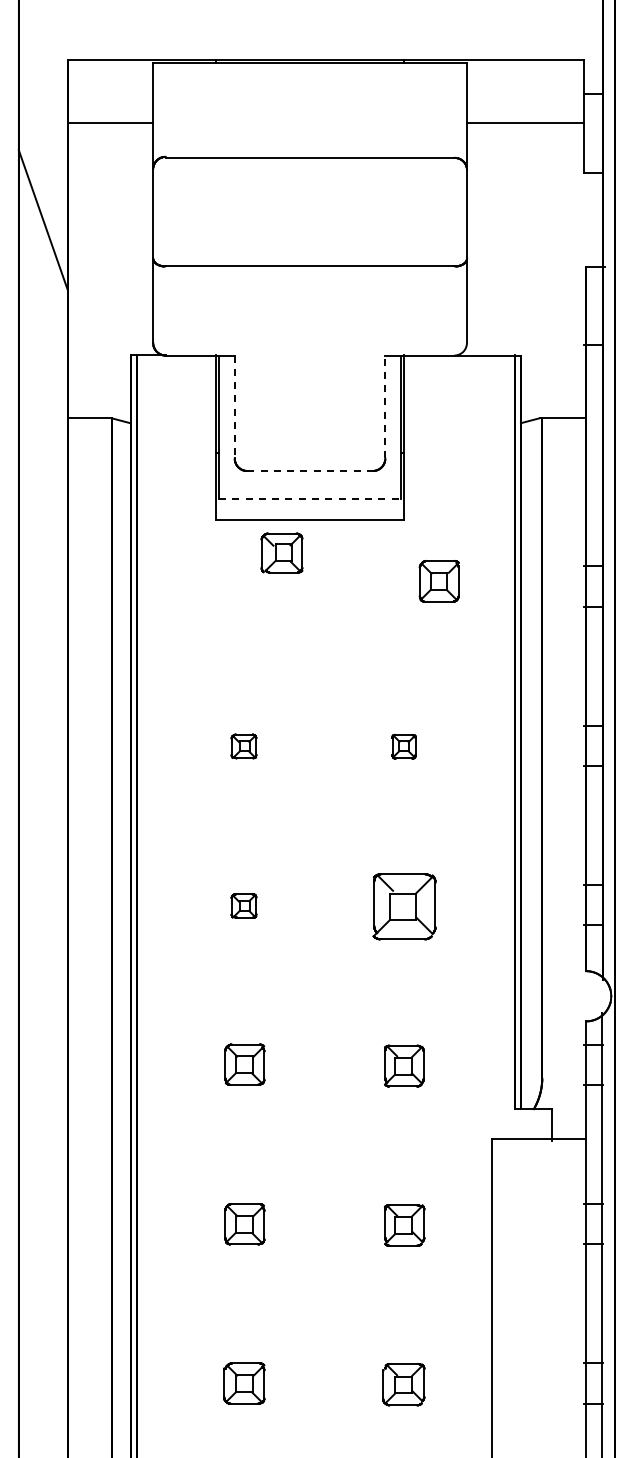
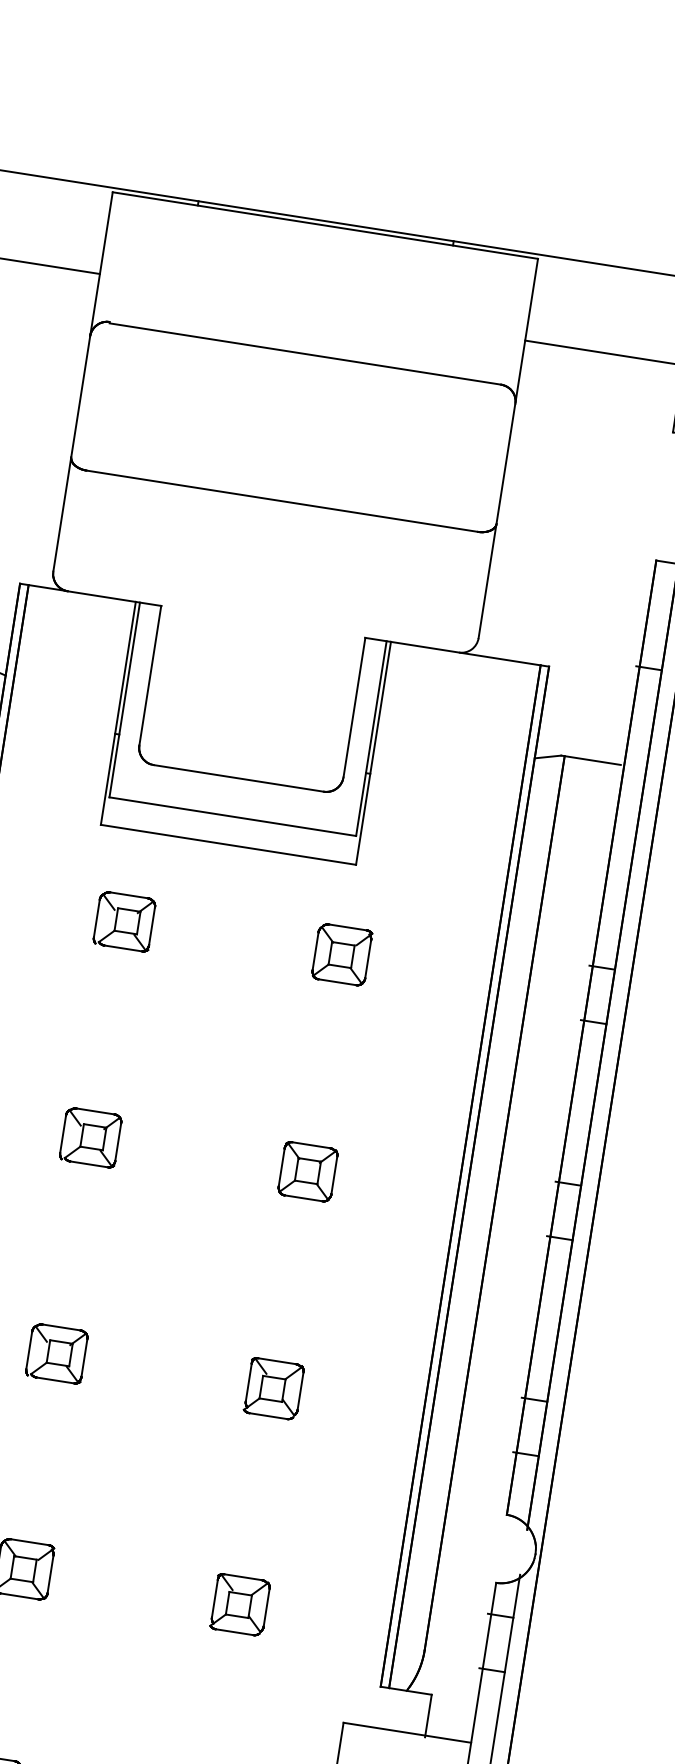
line: (385, 406) -> (354, 706), dashed -> solid
line: (234, 407) -> (149, 676), dashed -> solid
line: (310, 471) -> (239, 779), dashed -> solid
line: (310, 499) -> (233, 817), dashed -> solid
part: (281, 552) -> (124, 920), moved
part: (438, 581) -> (340, 954), moved
part: (243, 746) -> (90, 1137), size x1.67
part: (403, 746) -> (306, 1171), size x1.67
part: (243, 905) -> (56, 1353), size x1.67
part: (403, 906) -> (272, 1388), size x0.62

